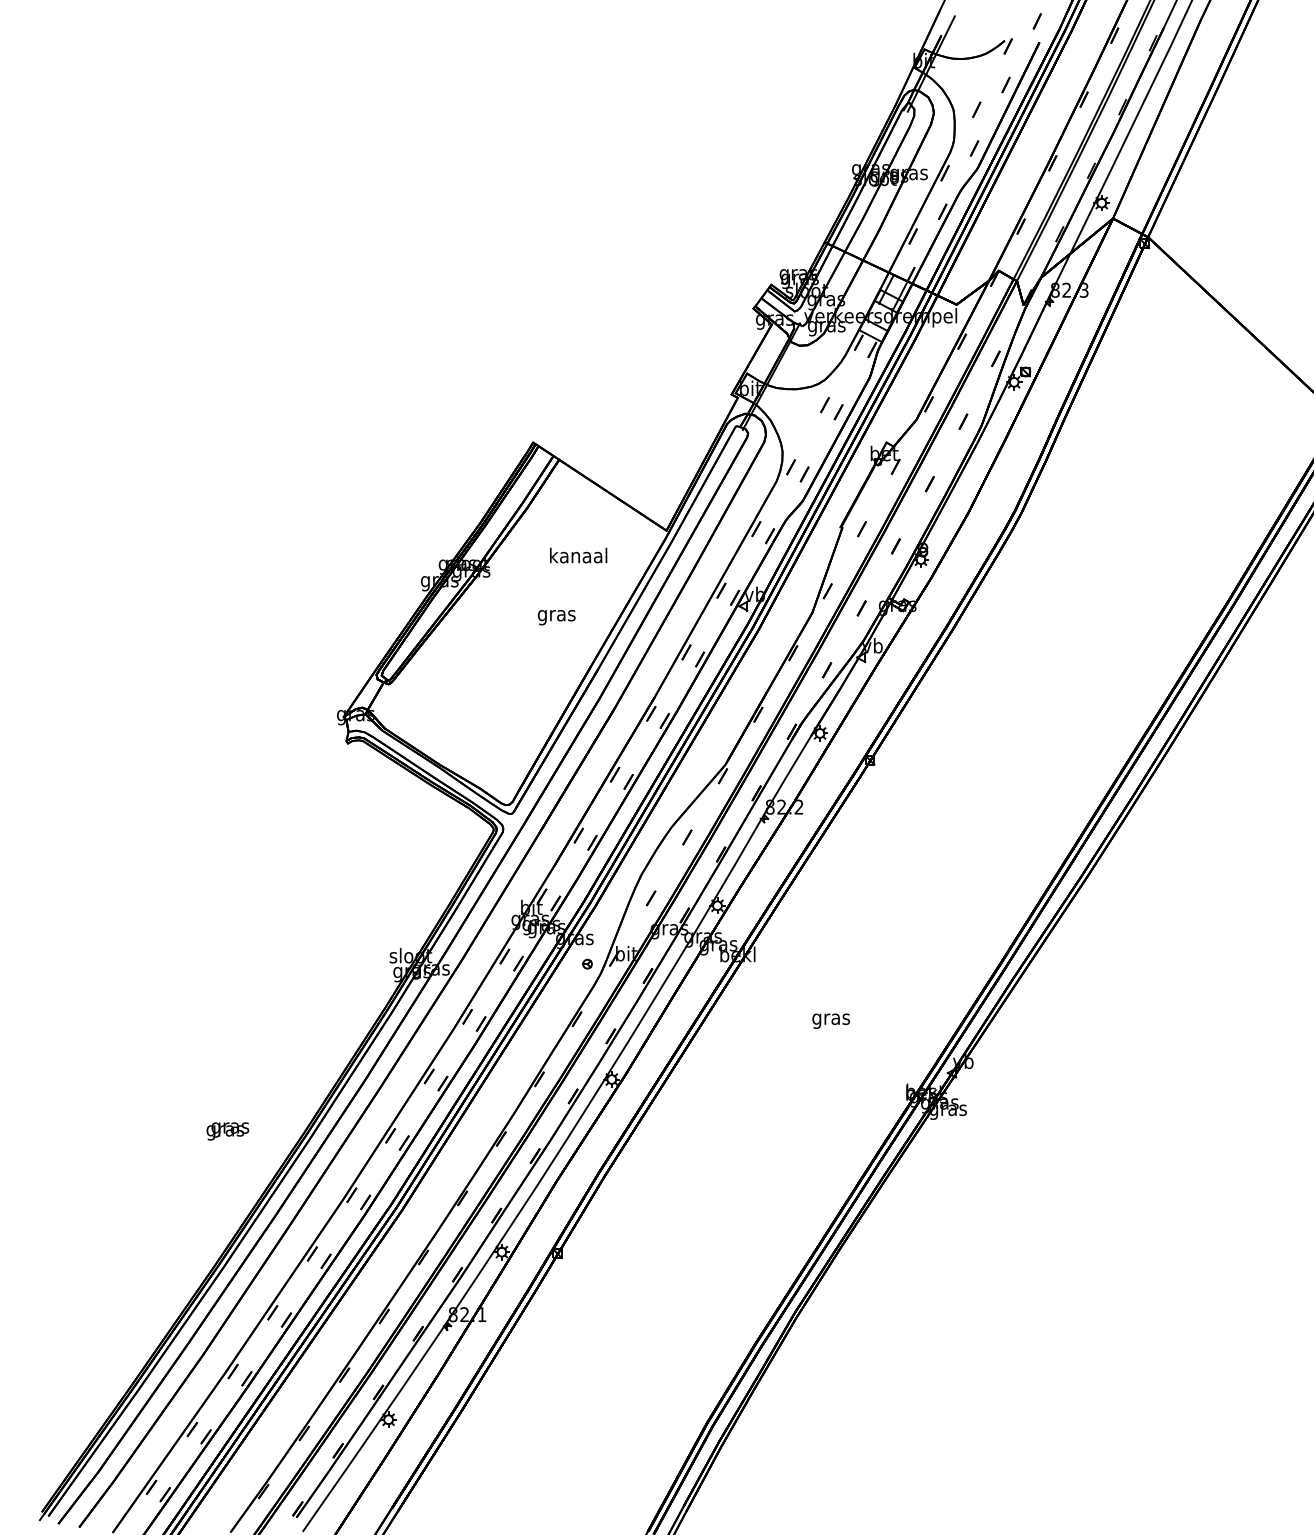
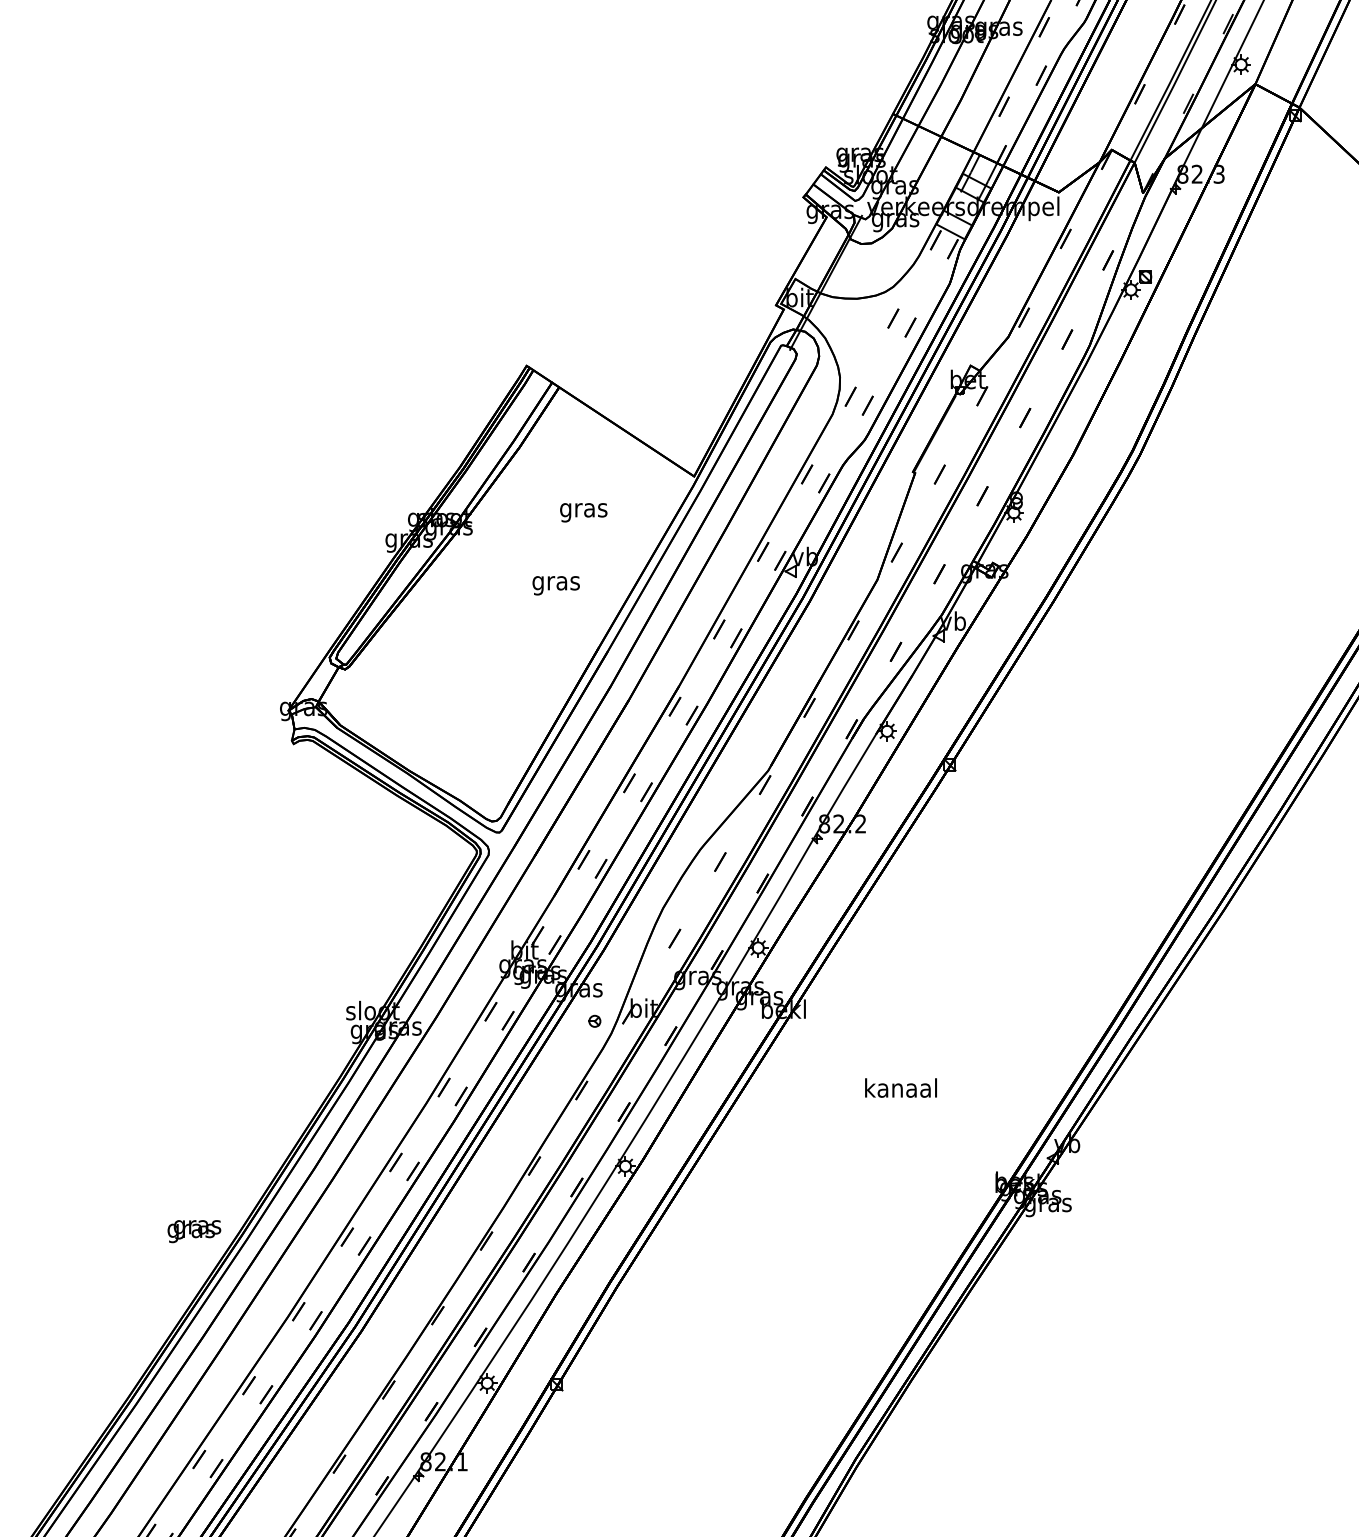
text: (578, 557) -> (583, 510), kanaal -> gras
text: (830, 1018) -> (900, 1089), gras -> kanaal
text: (227, 1131) -> (193, 1231), moved

